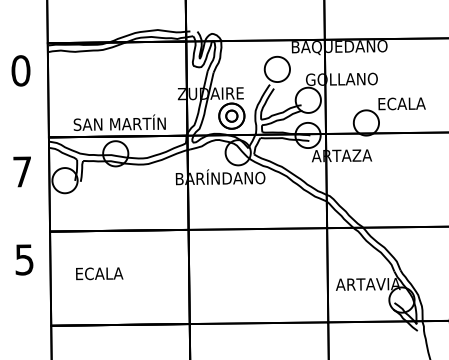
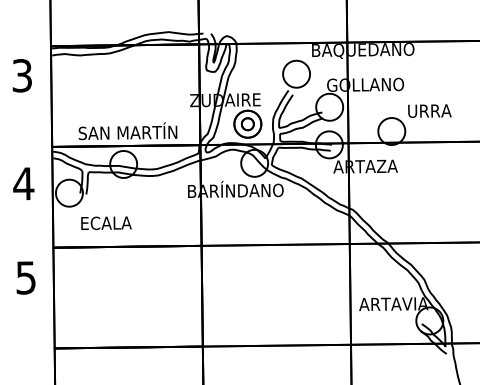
text: (20, 70) -> (21, 75), 0 -> 3
text: (401, 103) -> (429, 110), ECALA -> URRA
text: (22, 171) -> (23, 183), 7 -> 4
text: (99, 273) -> (106, 222), moved

